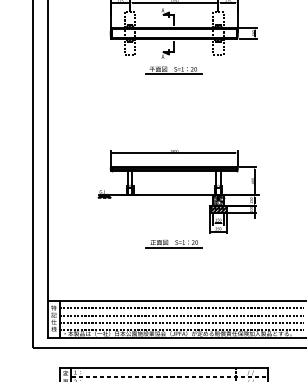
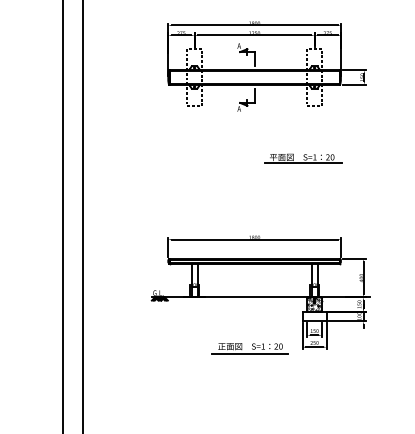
part: (173, 70) -> (302, 158), moved
hatch: (218, 208) -> (314, 315), removed
part: (173, 244) -> (249, 349), moved

